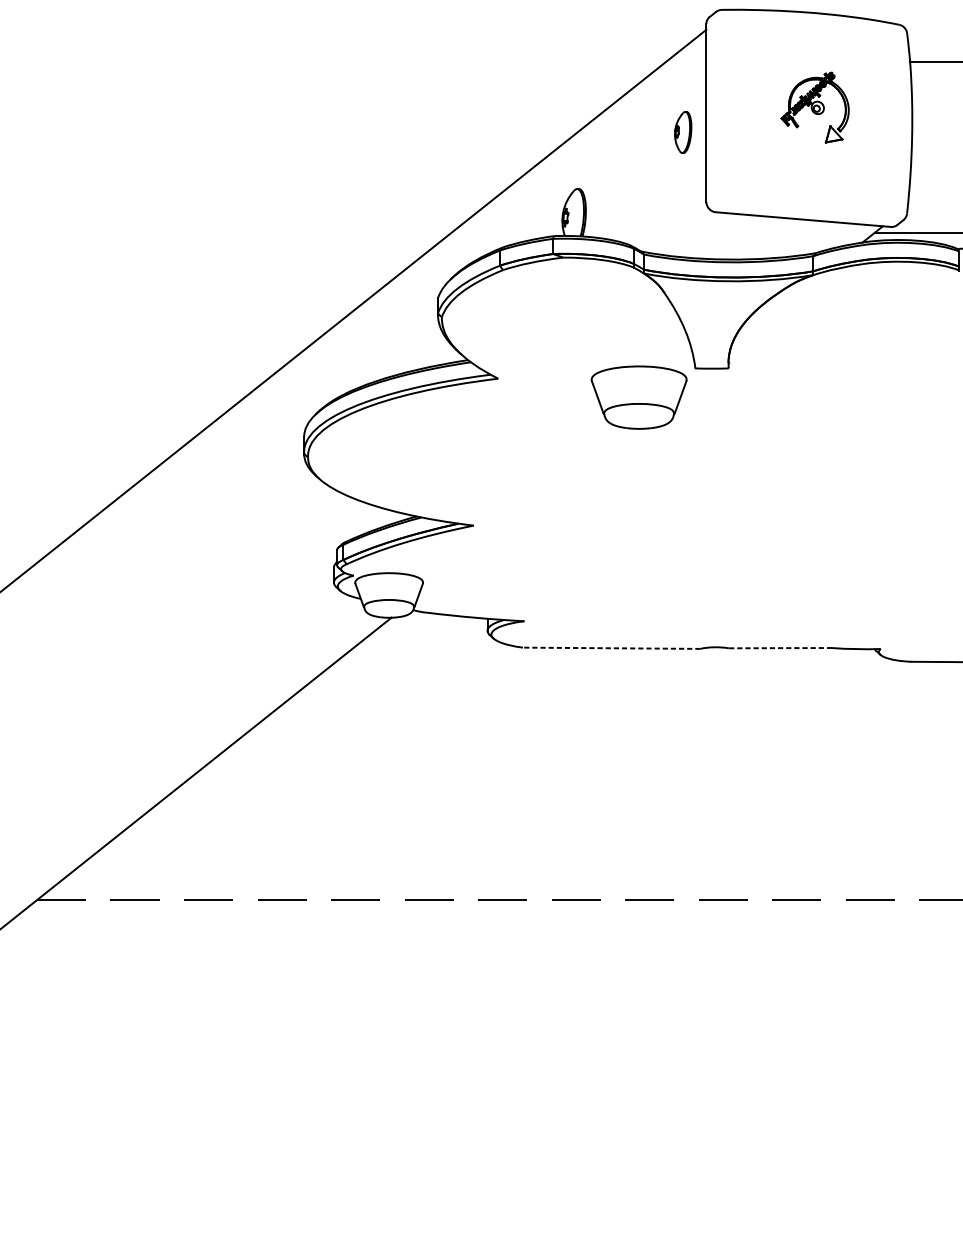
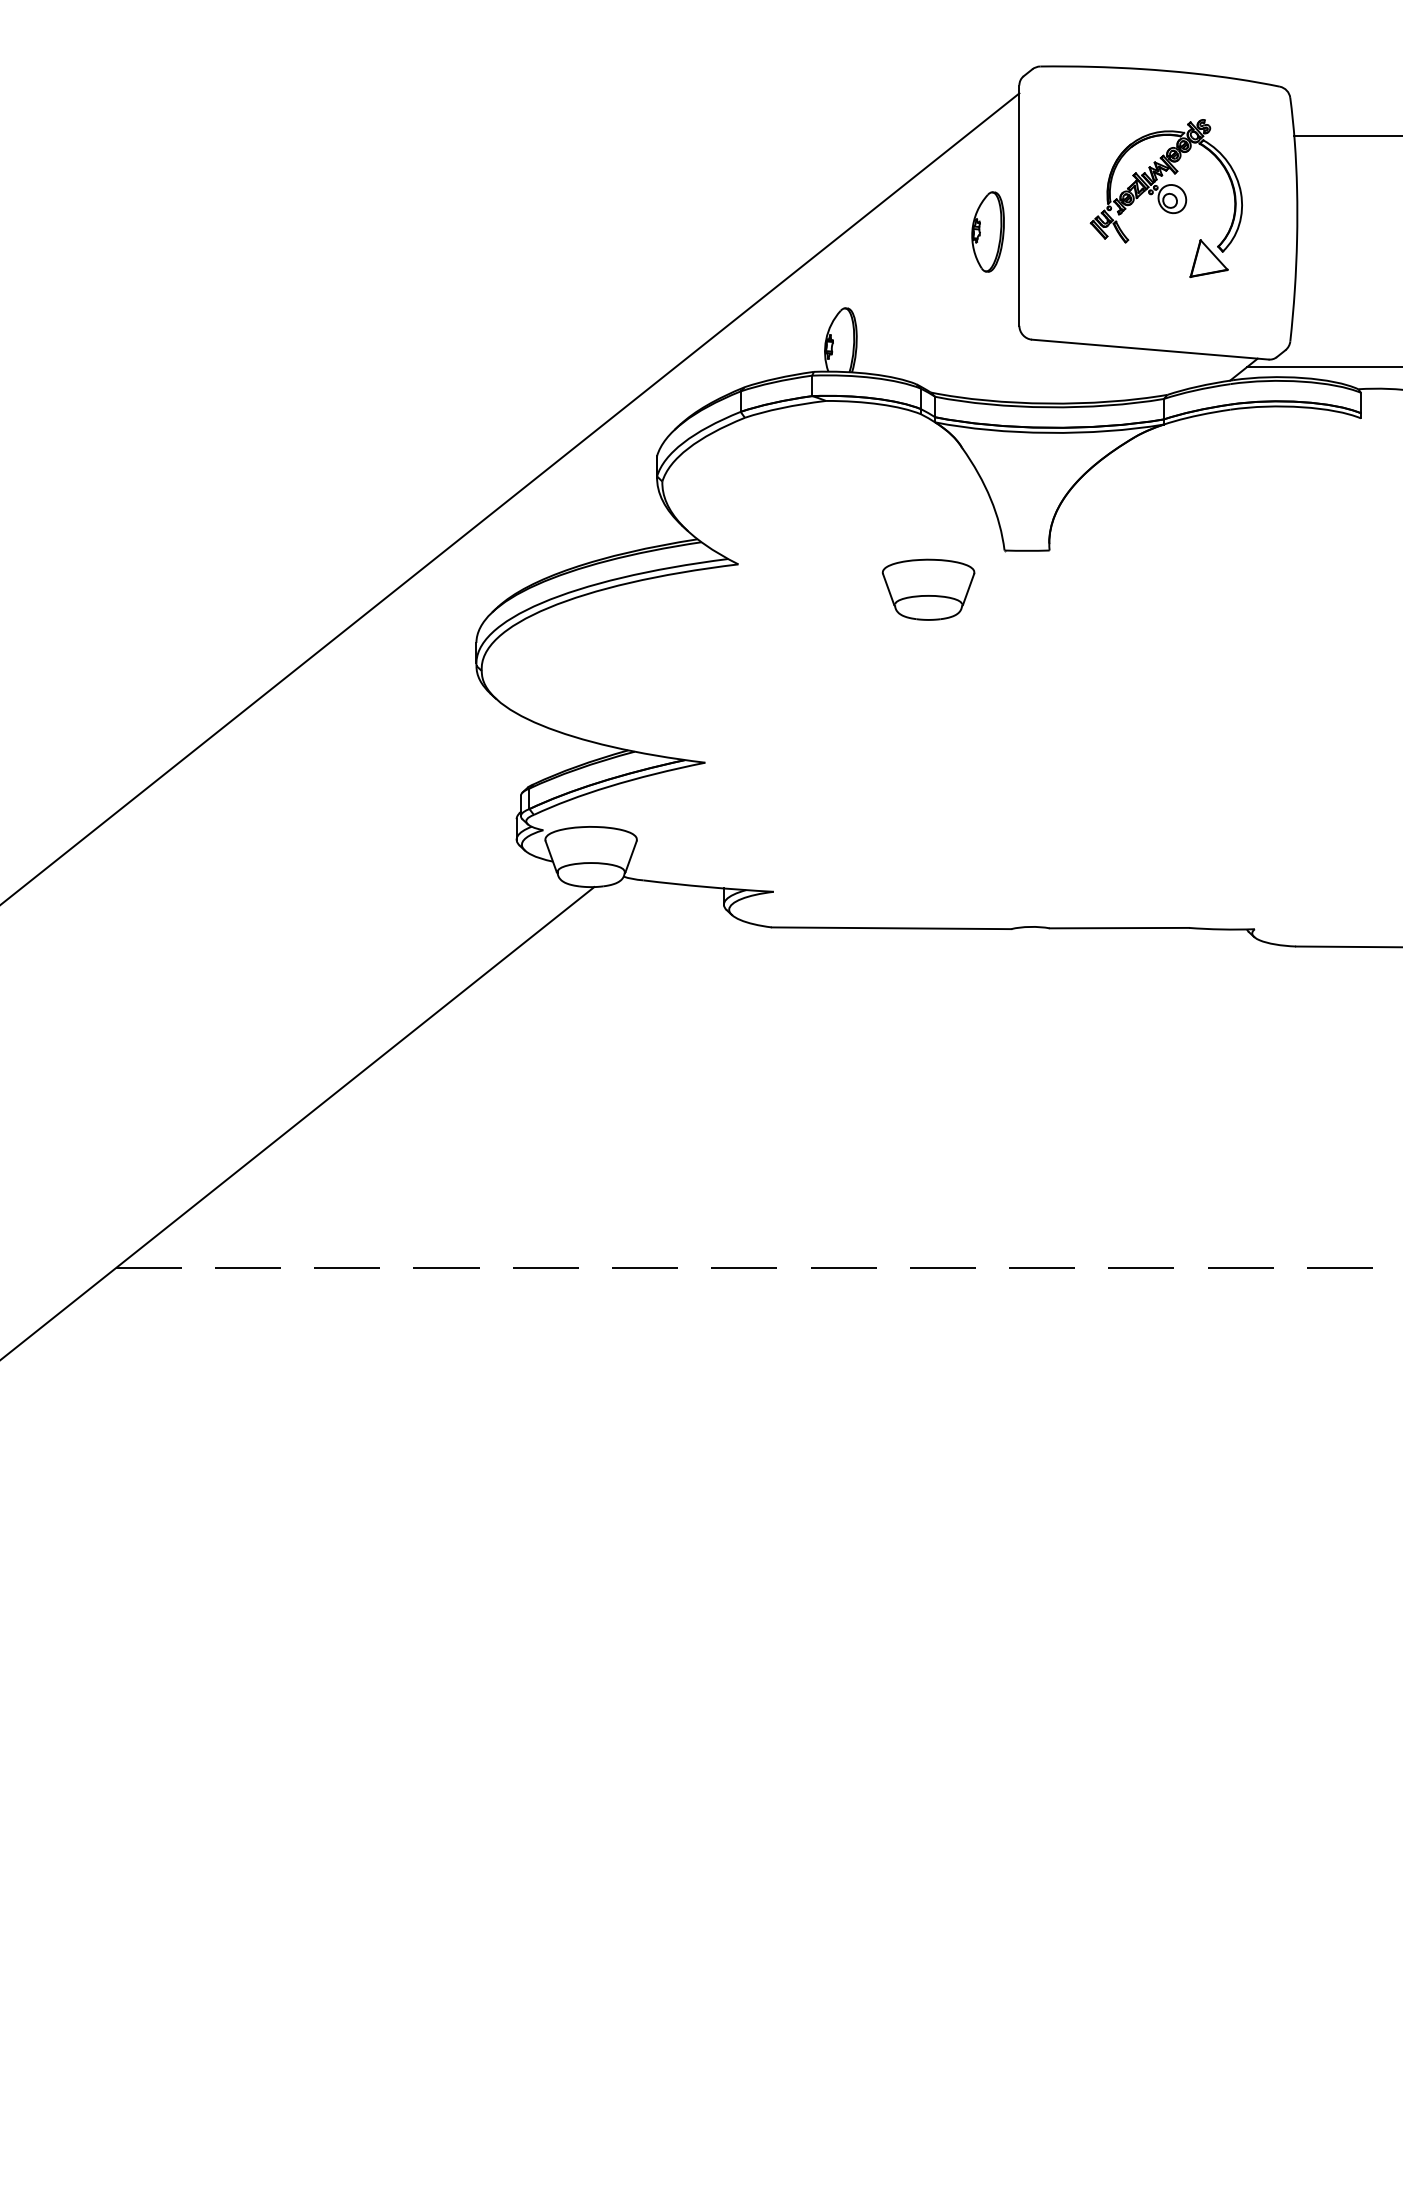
part: (814, 107) -> (1165, 198), size x1.67
part: (682, 132) -> (987, 231), size x1.43
part: (639, 397) -> (928, 589), size x0.71
line: (611, 648) -> (891, 928), dashed -> solid
line: (780, 648) -> (1119, 928), dashed -> solid

